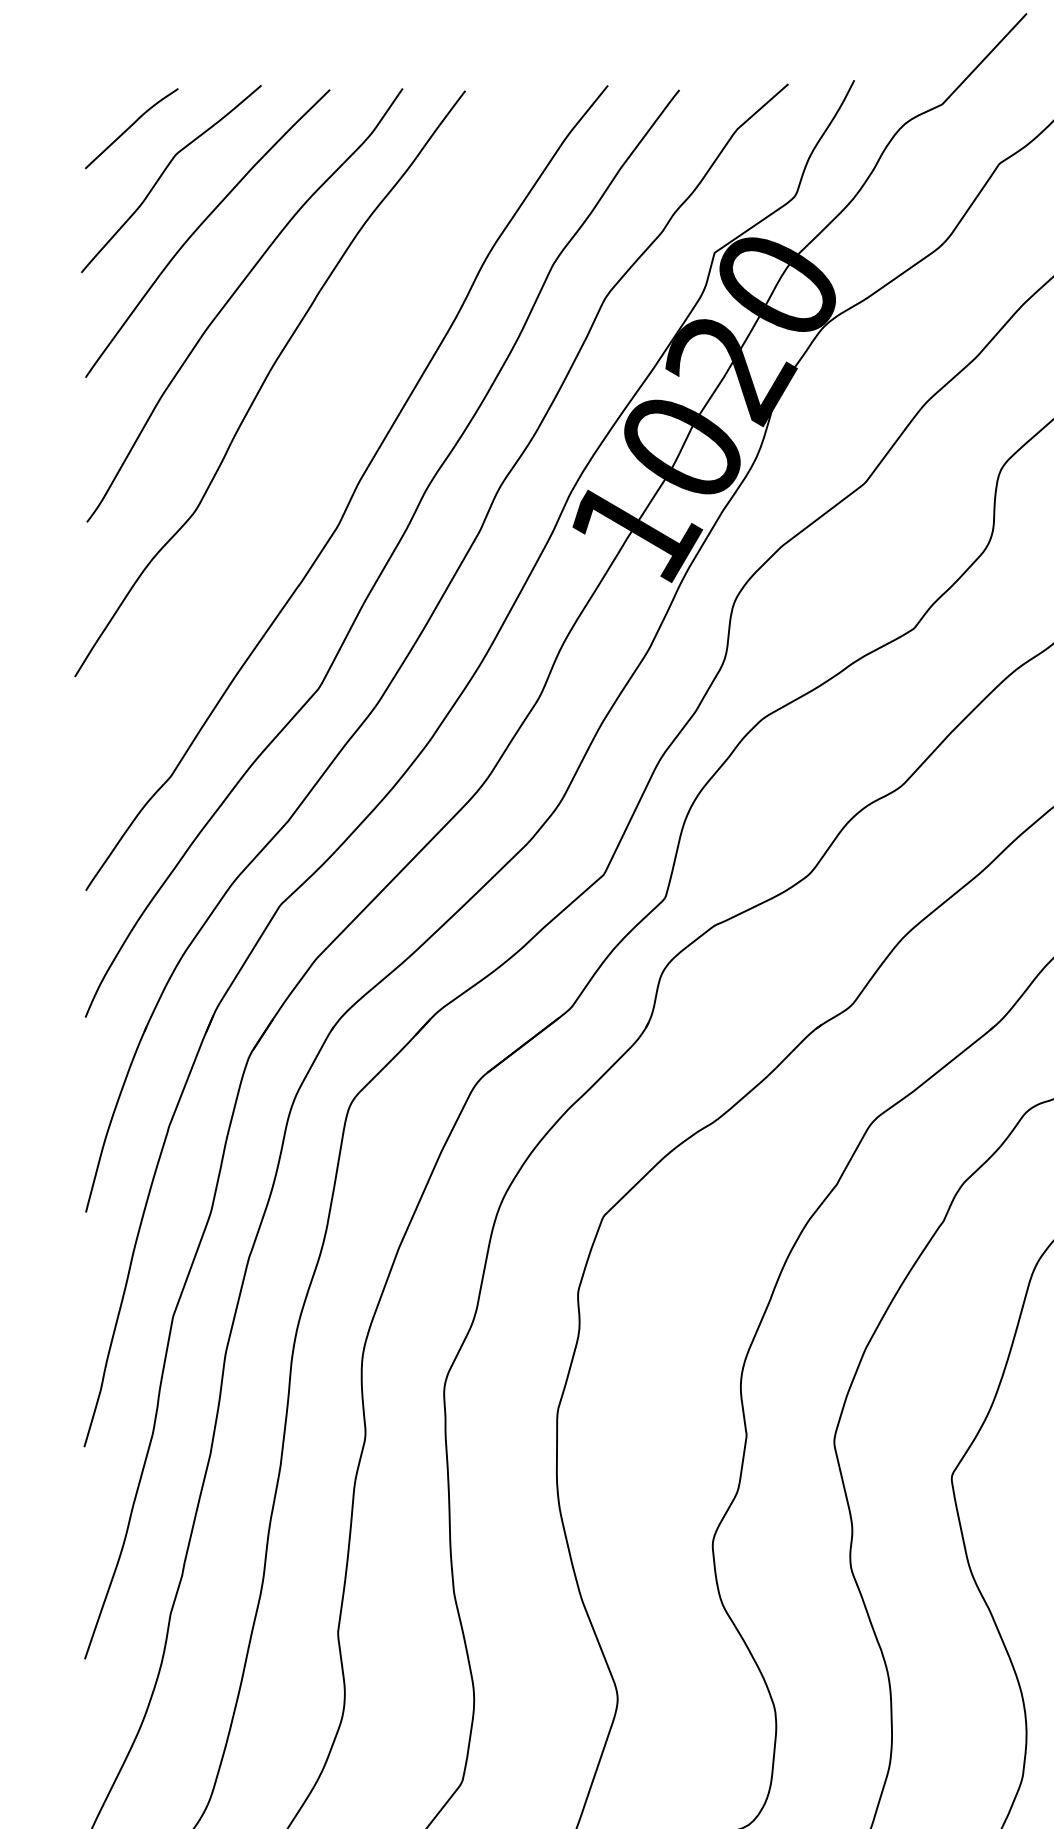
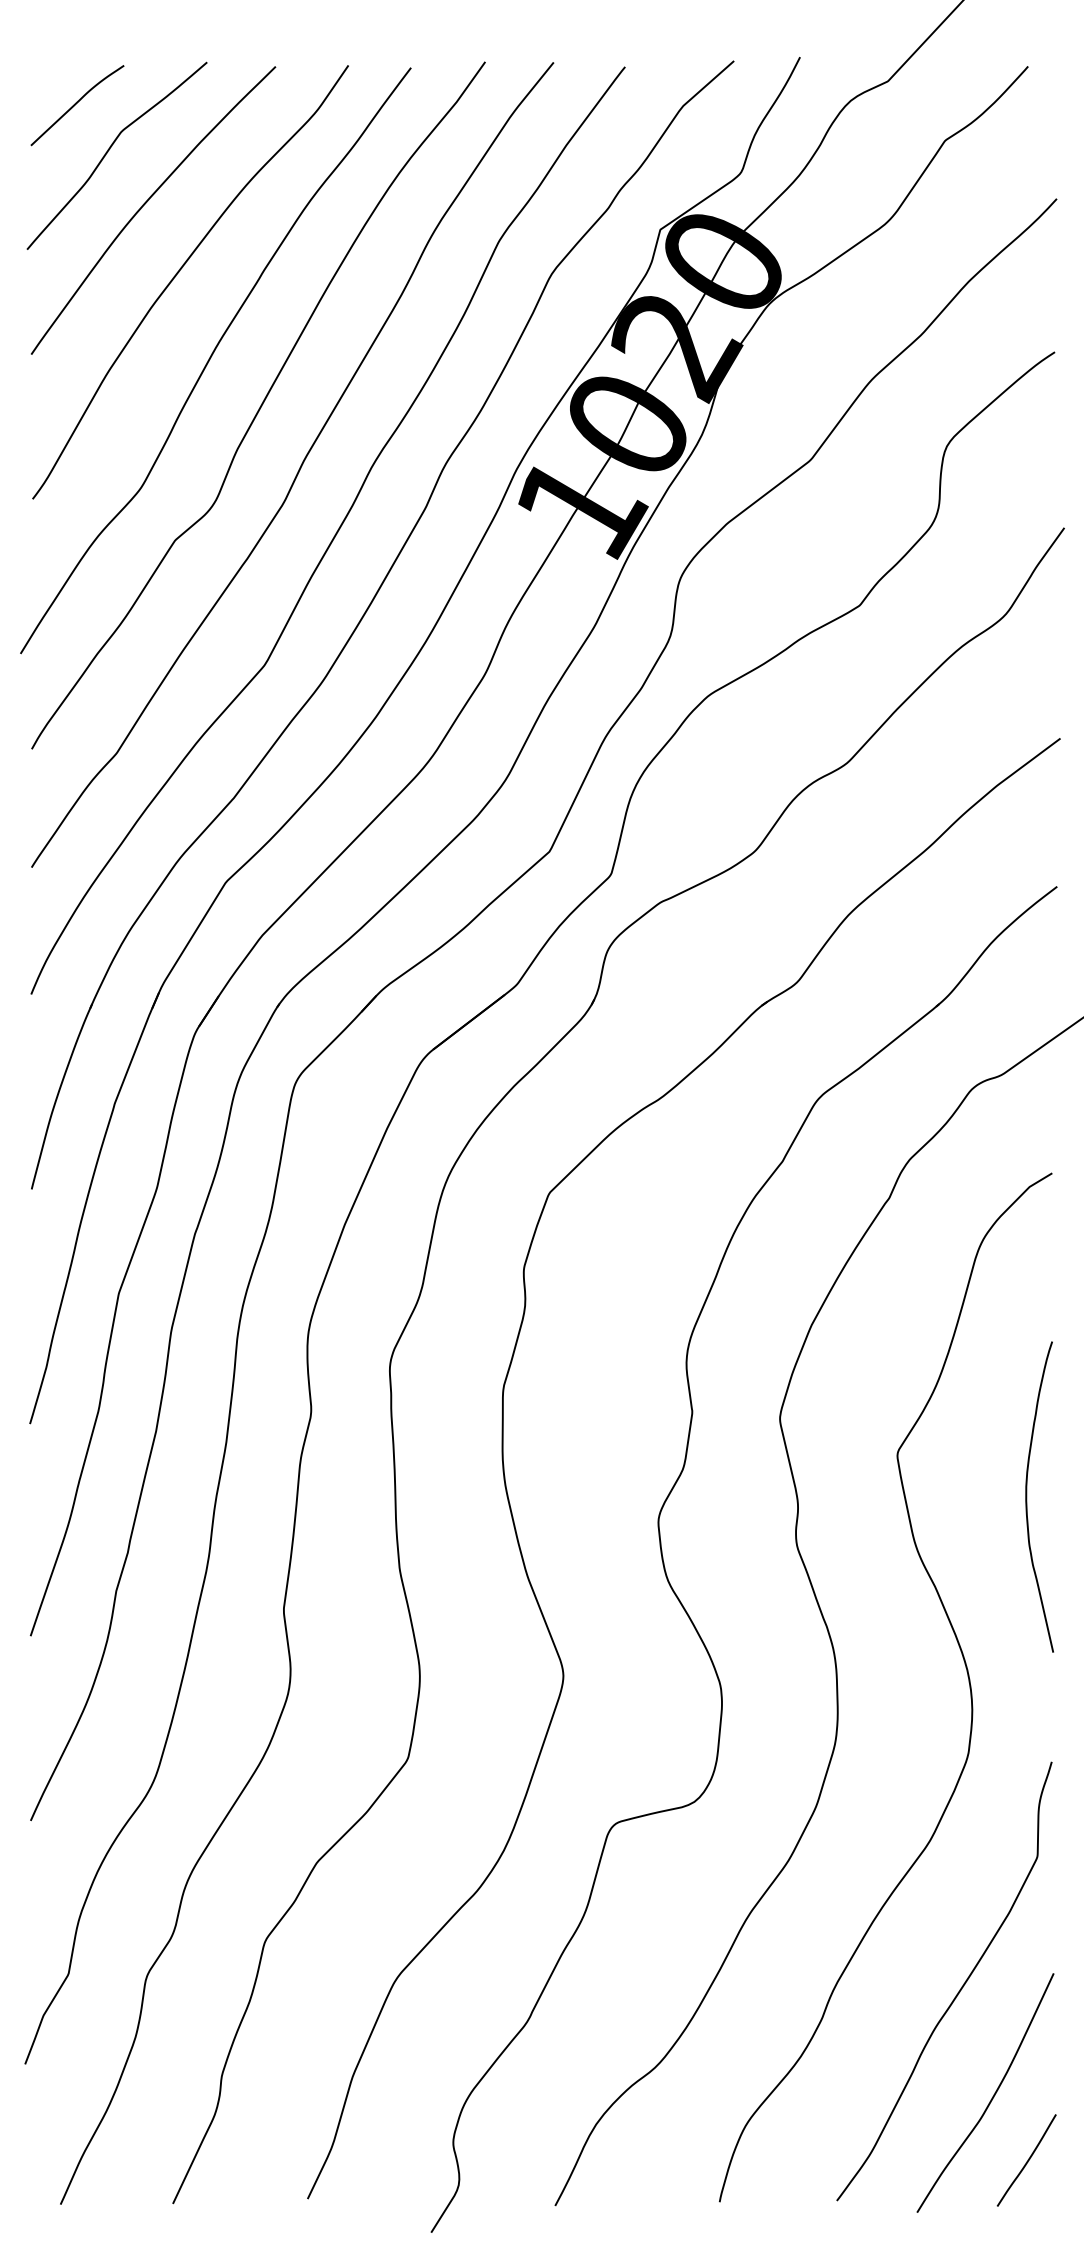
curve: (314, 428) -> (260, 405), added

